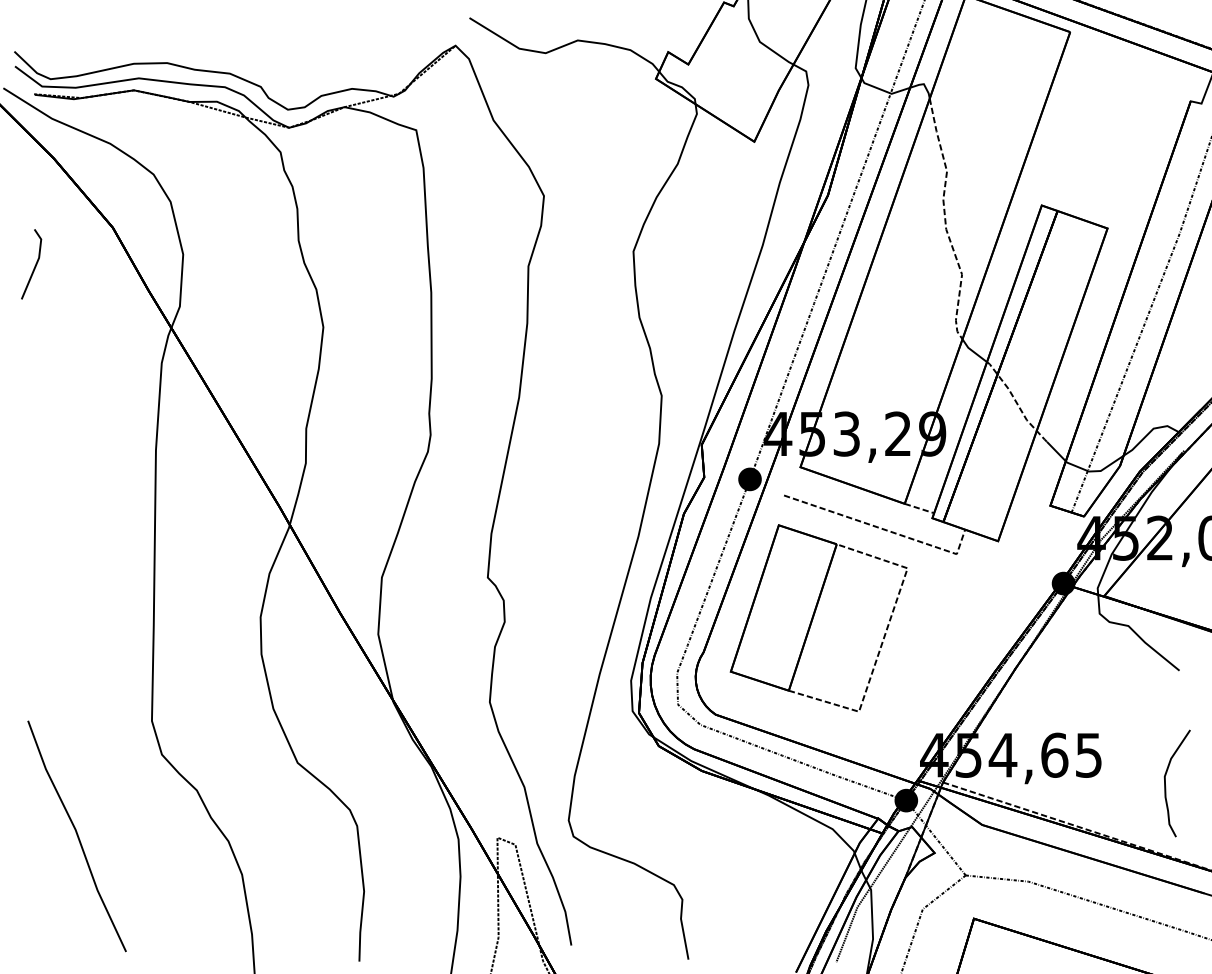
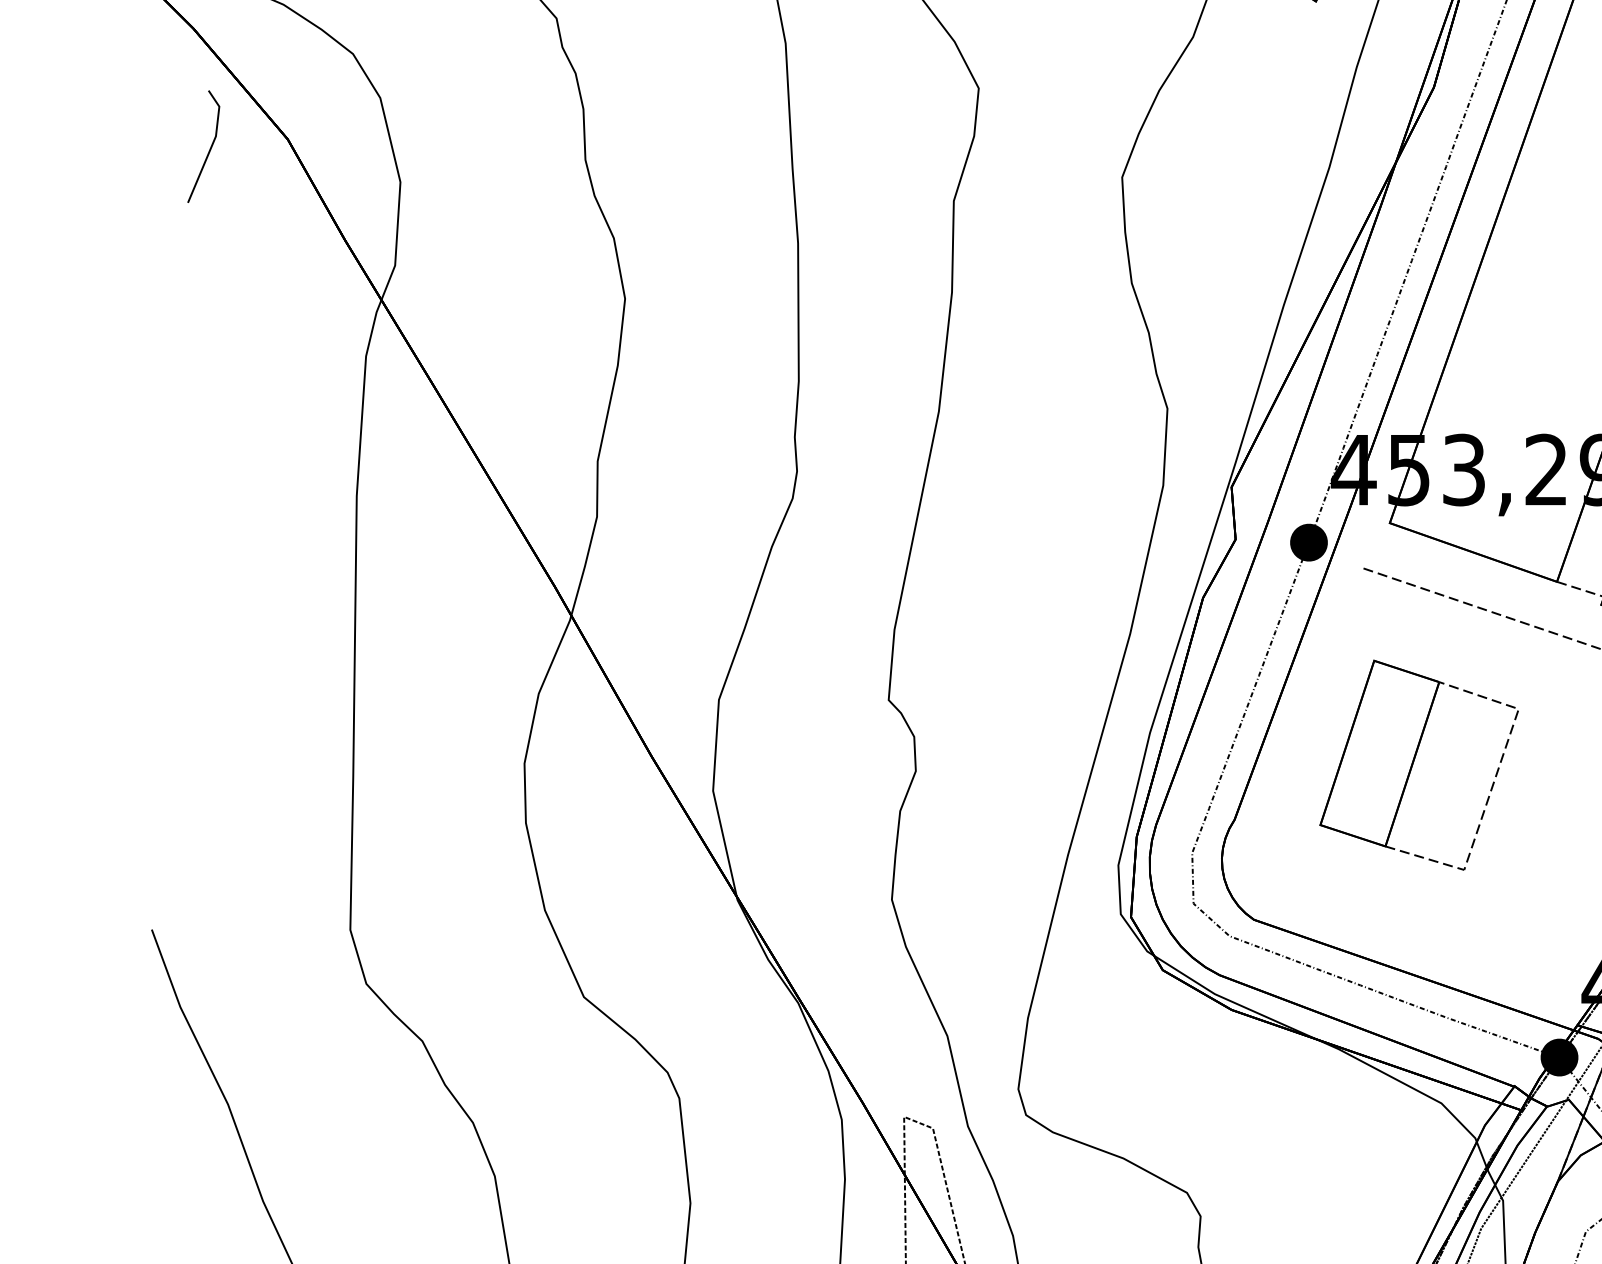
line: (34, 265) -> (208, 148), moved
part: (818, 617) -> (1418, 764), size x0.7

